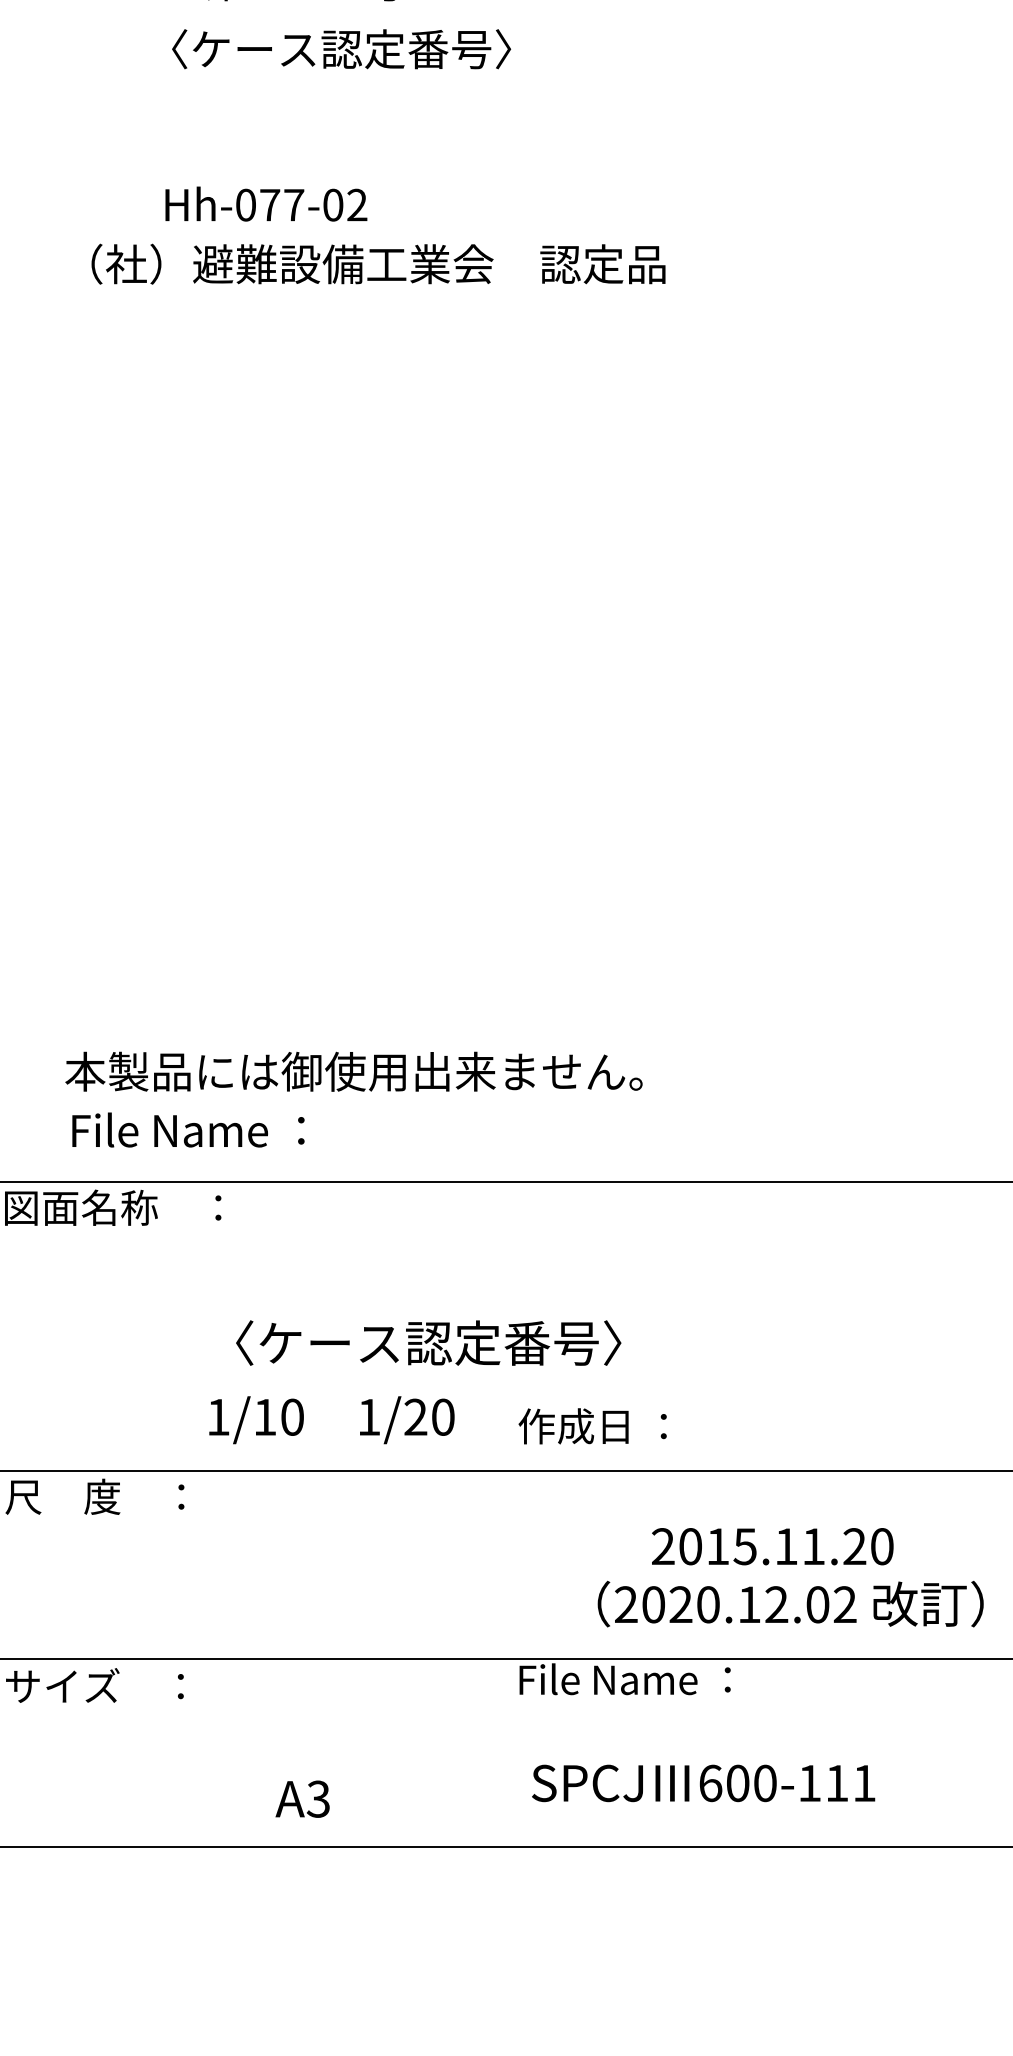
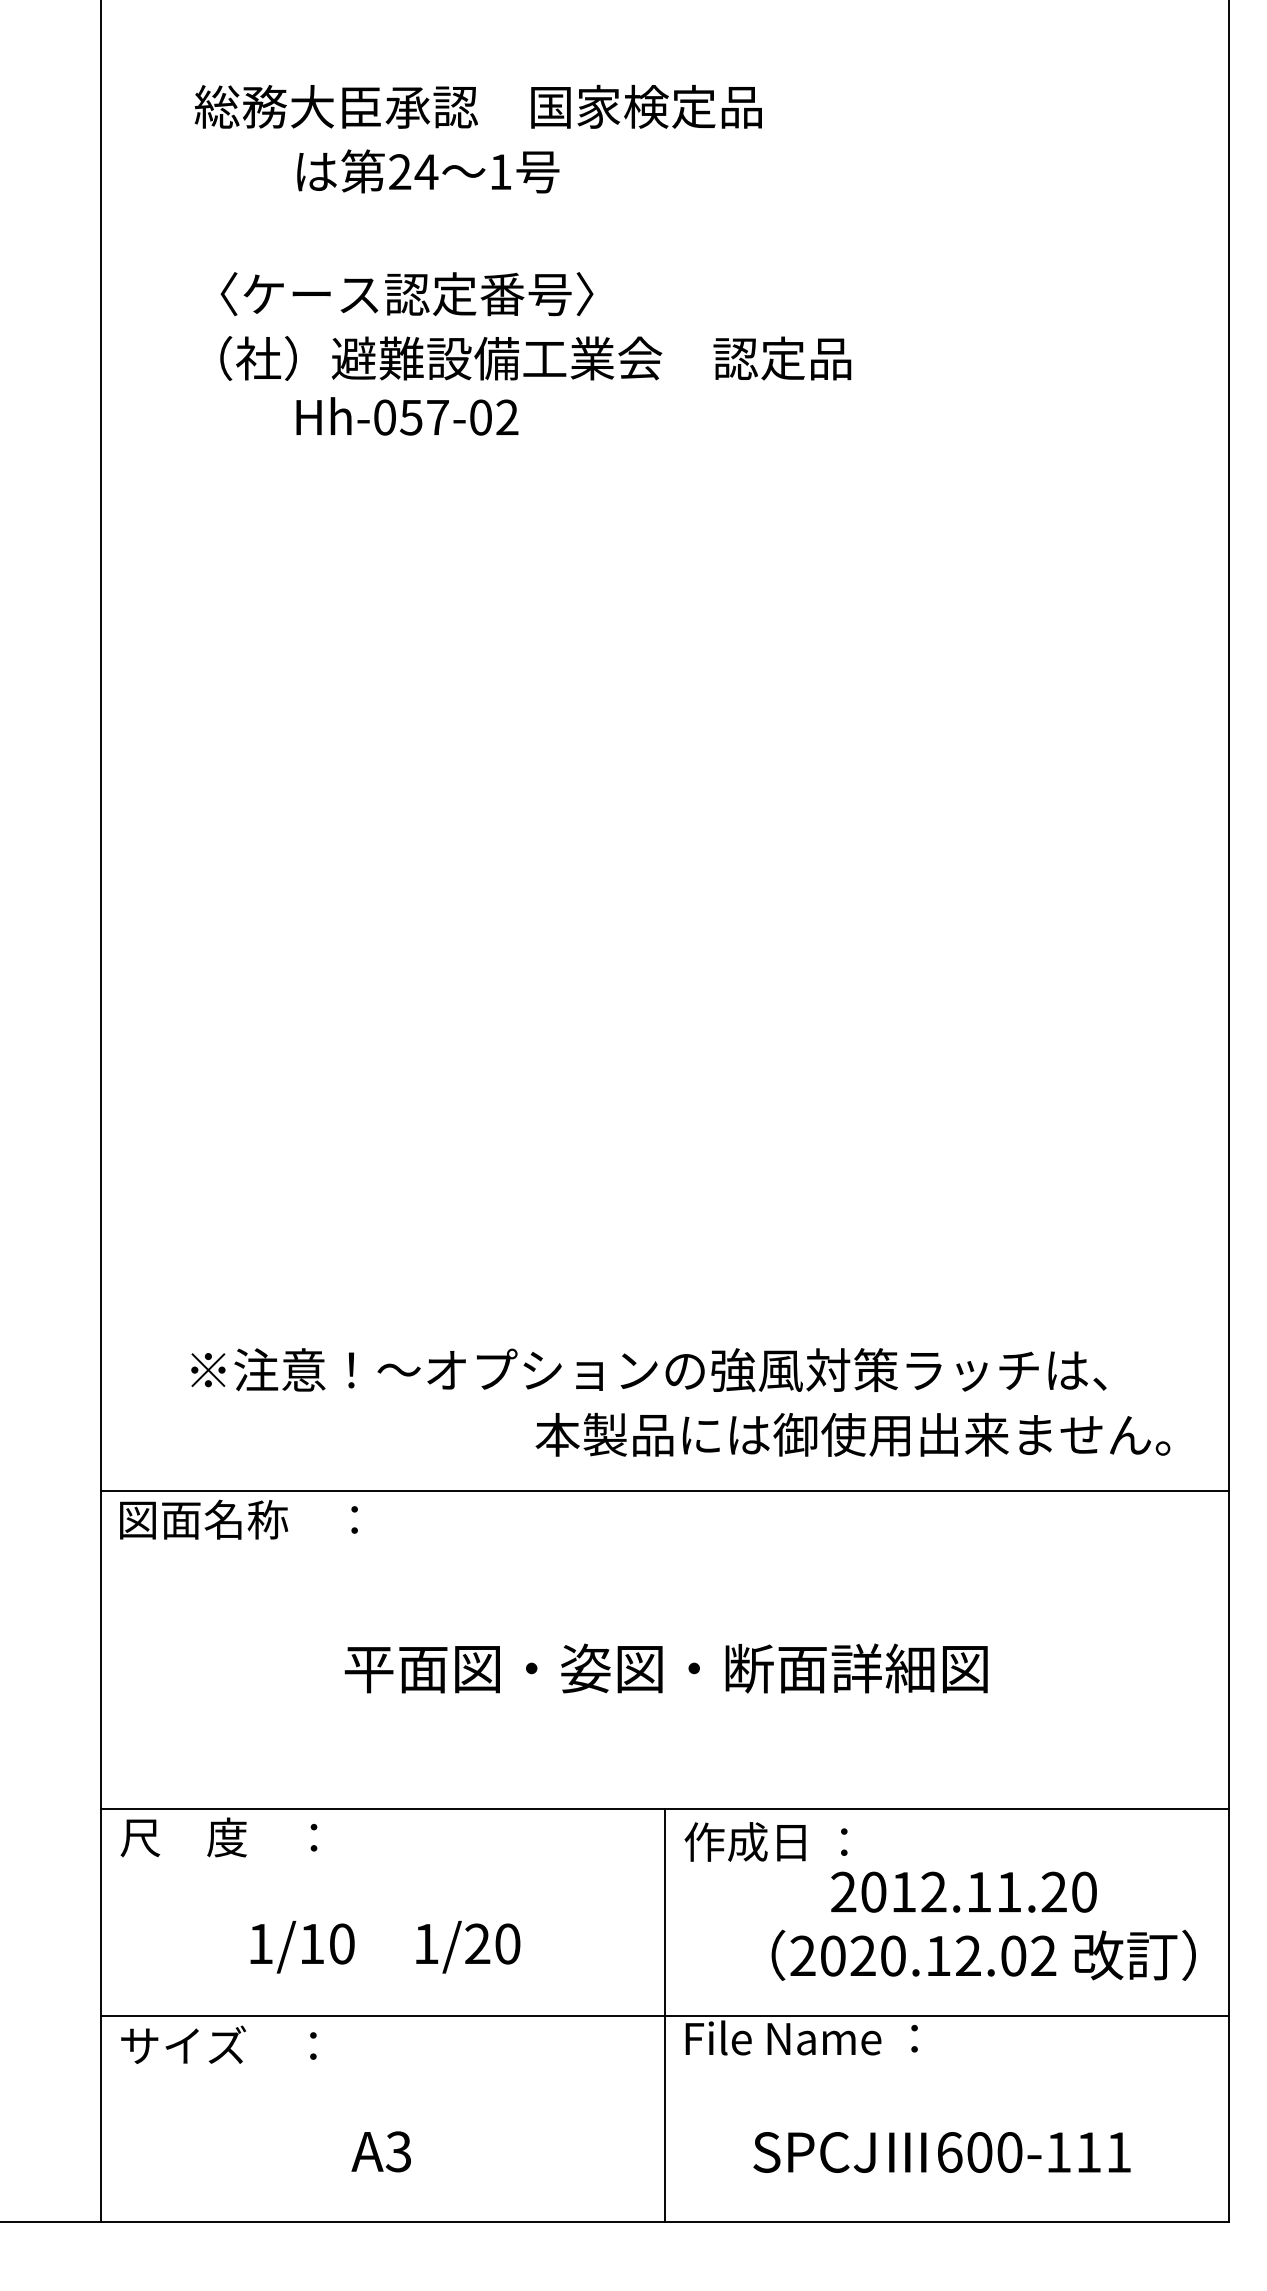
text: (341, 49) -> (406, 294), moved
text: (270, 205) -> (411, 417), Hh-077-02 -> Hh-057-02
text: (378, 264) -> (535, 358), moved
text: (483, 1072) -> (646, 1370), 本製品には御使用出来ません。 -> ※注意！～オプションの強風対策ラッチは、
text: (516, 1130) -> (682, 1434), File Name ： -> 本製品には御使用出来ません。
text: (501, 1343) -> (665, 1668), 〈ケース認定番号〉 -> 平面図・姿図・断面詳細図
text: (331, 1420) -> (385, 1947), moved
text: (592, 1425) -> (765, 1841), moved
text: (744, 1546) -> (933, 1891), 2015.11.20 -> 2012.11.20
line: (500, 1658) -> (664, 2015), added
text: (703, 1783) -> (941, 2152), moved
text: (301, 1798) -> (380, 2151), moved

